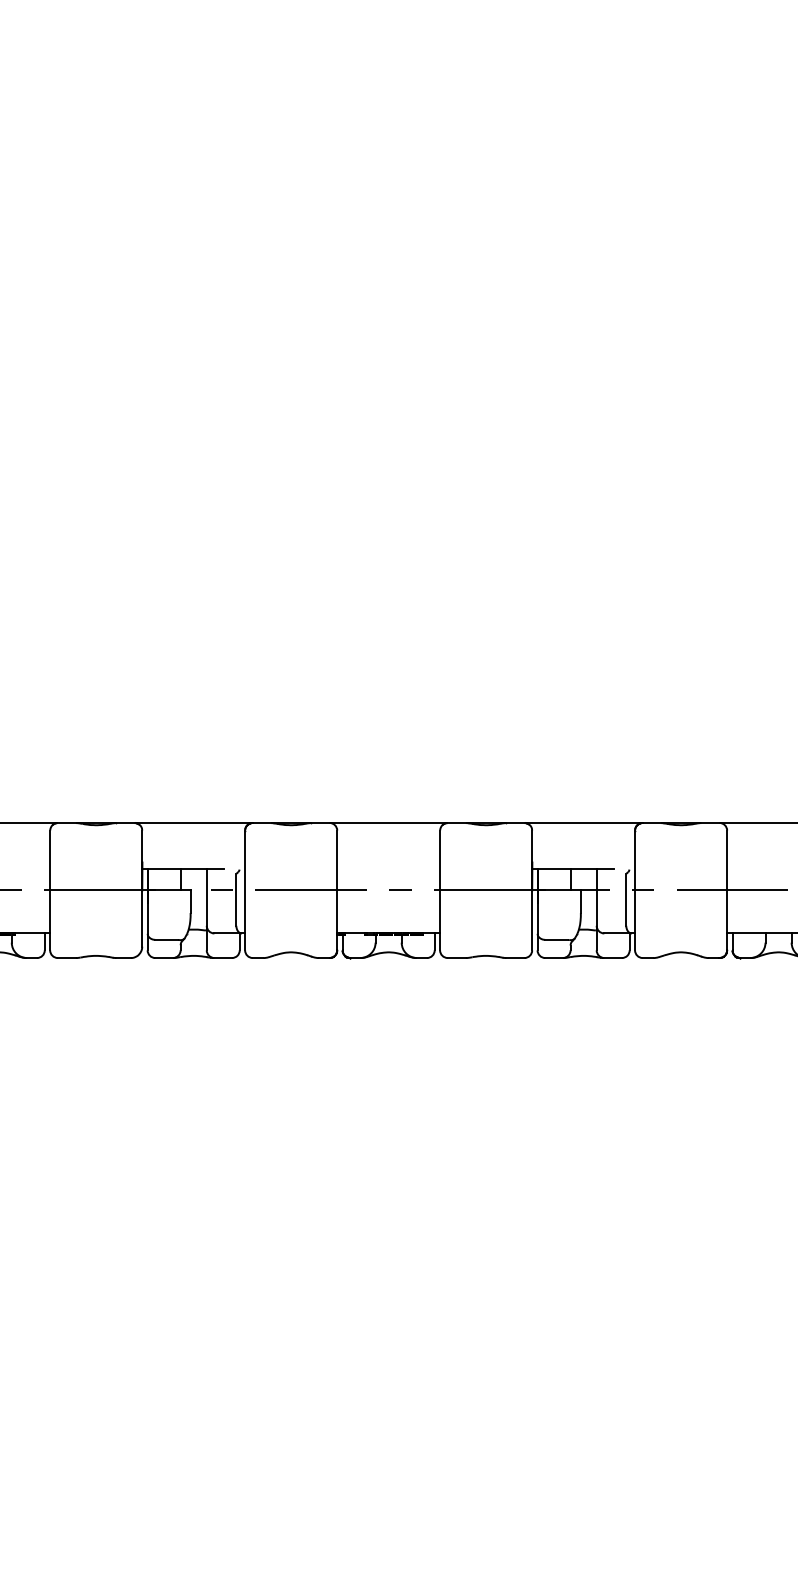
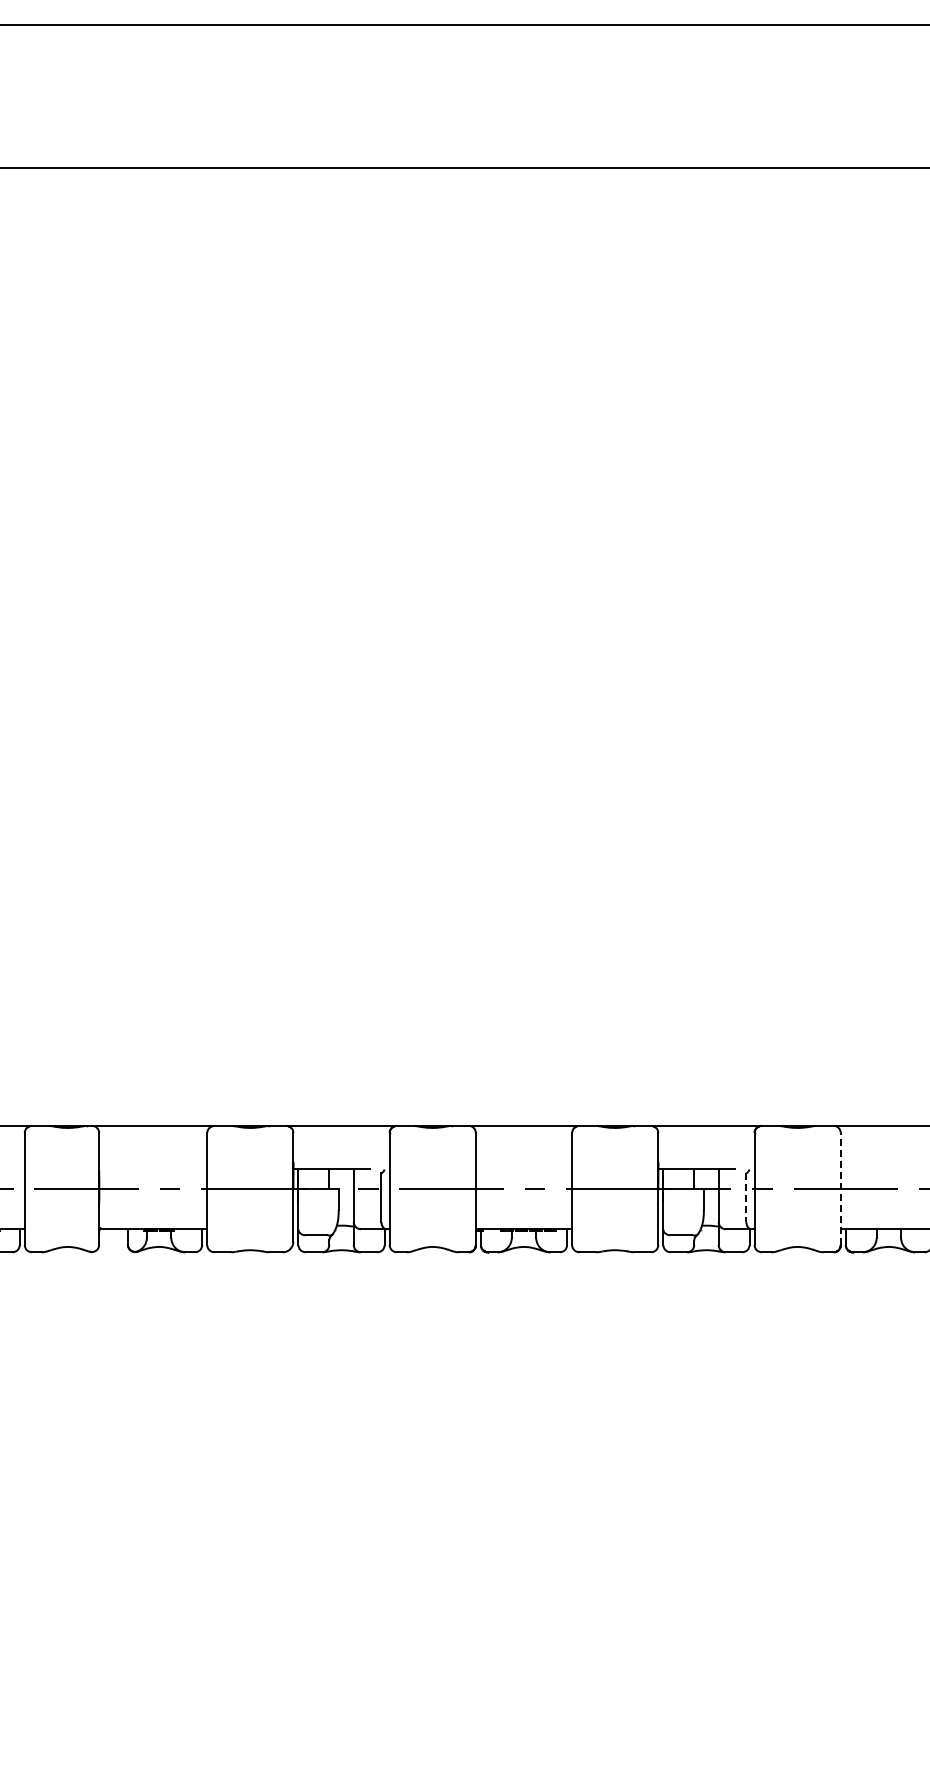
line: (726, 889) -> (840, 1188), solid -> dashed
line: (626, 900) -> (746, 1198), solid -> dashed

